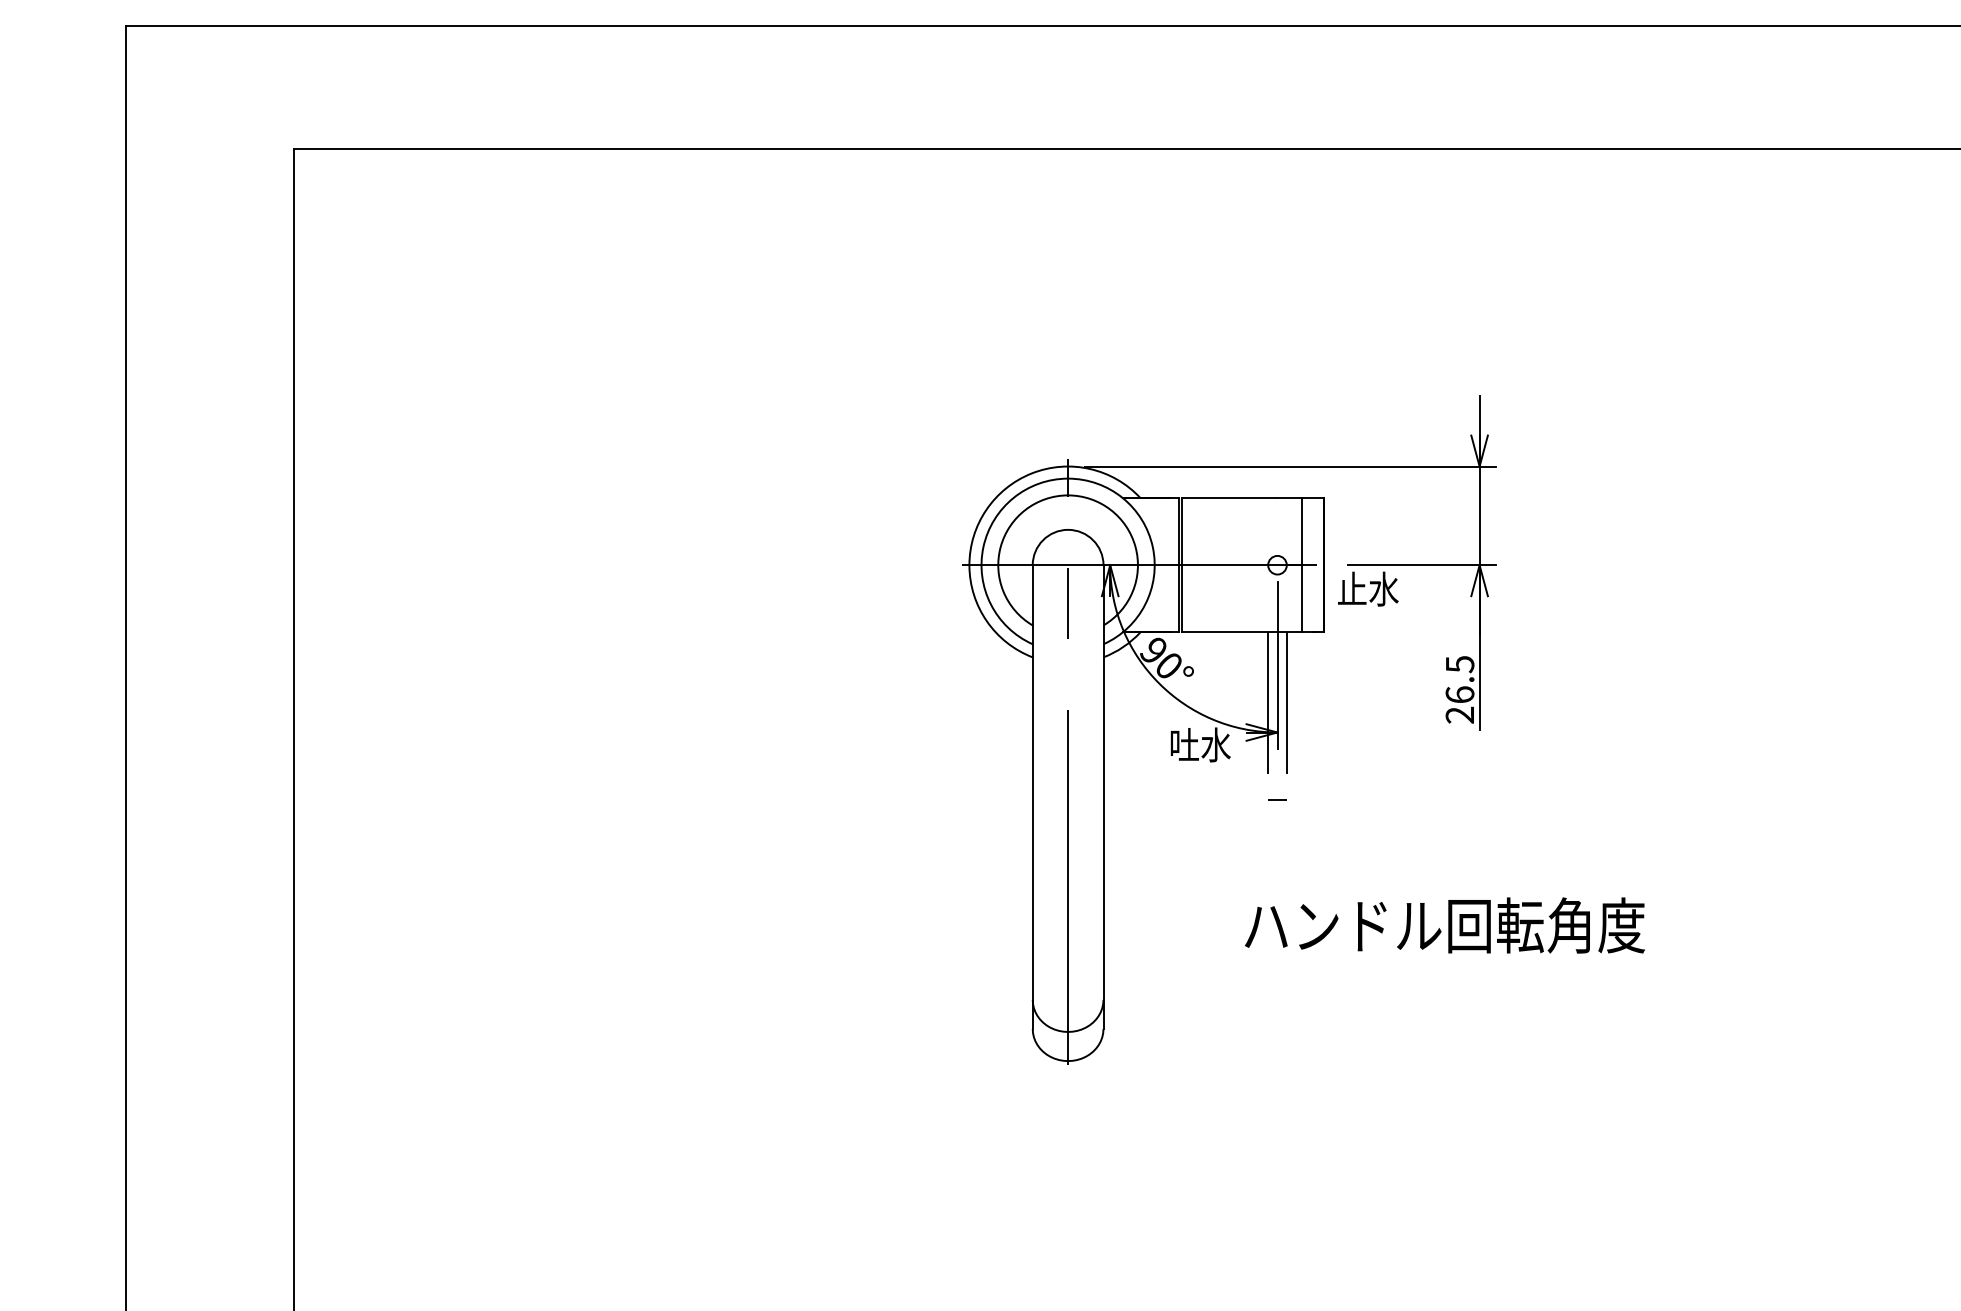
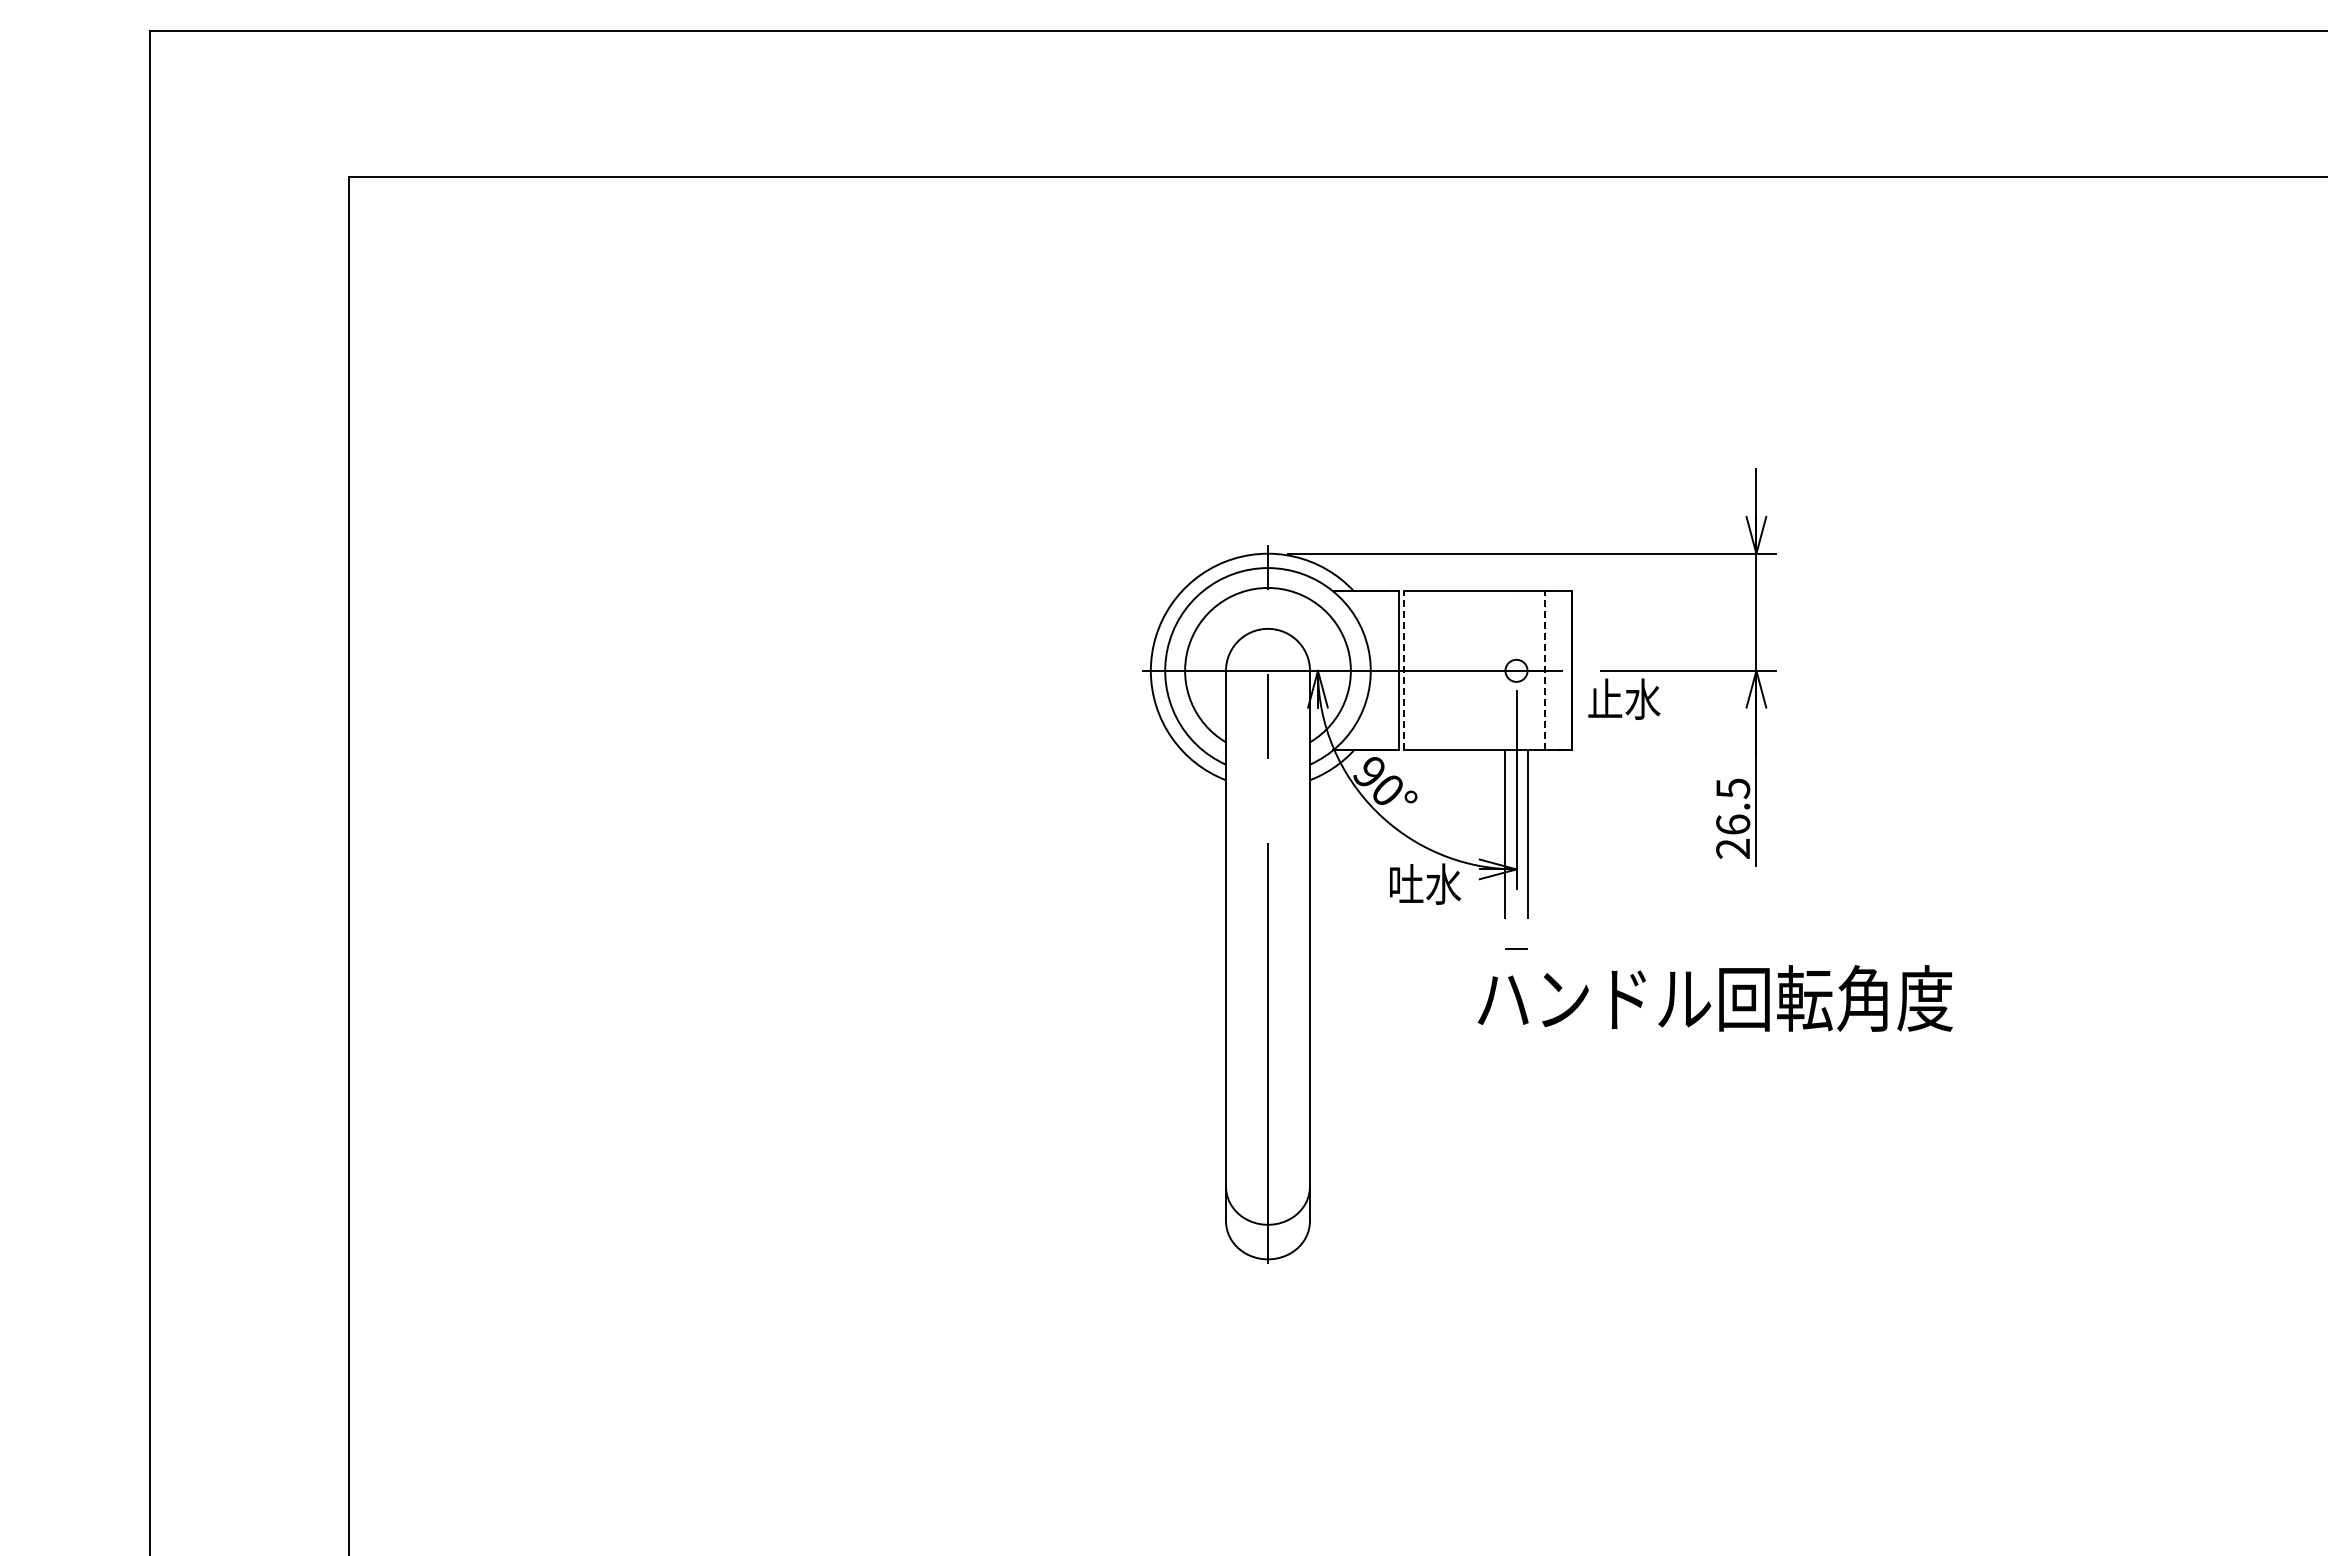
line: (1182, 564) -> (1403, 670), solid -> dashed
line: (1301, 564) -> (1545, 670), solid -> dashed
text: (1444, 925) -> (1714, 998), moved

